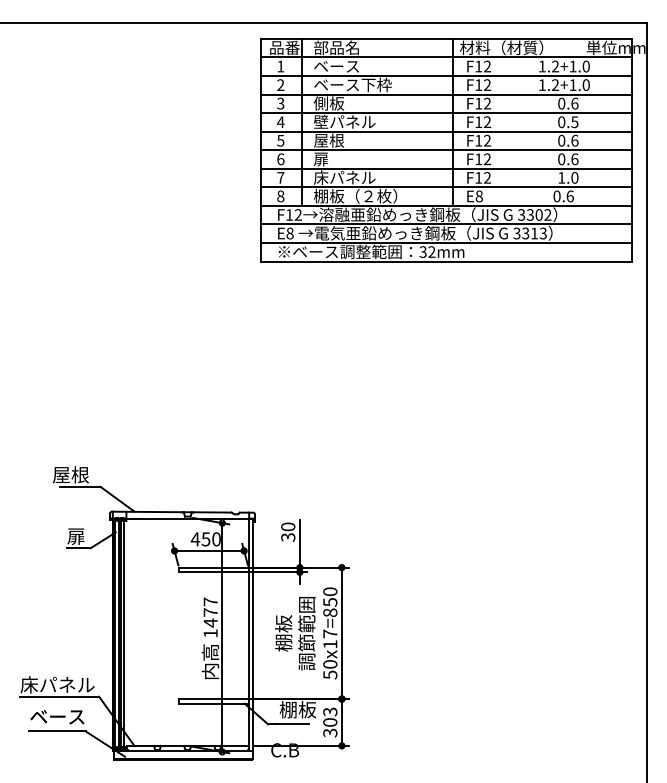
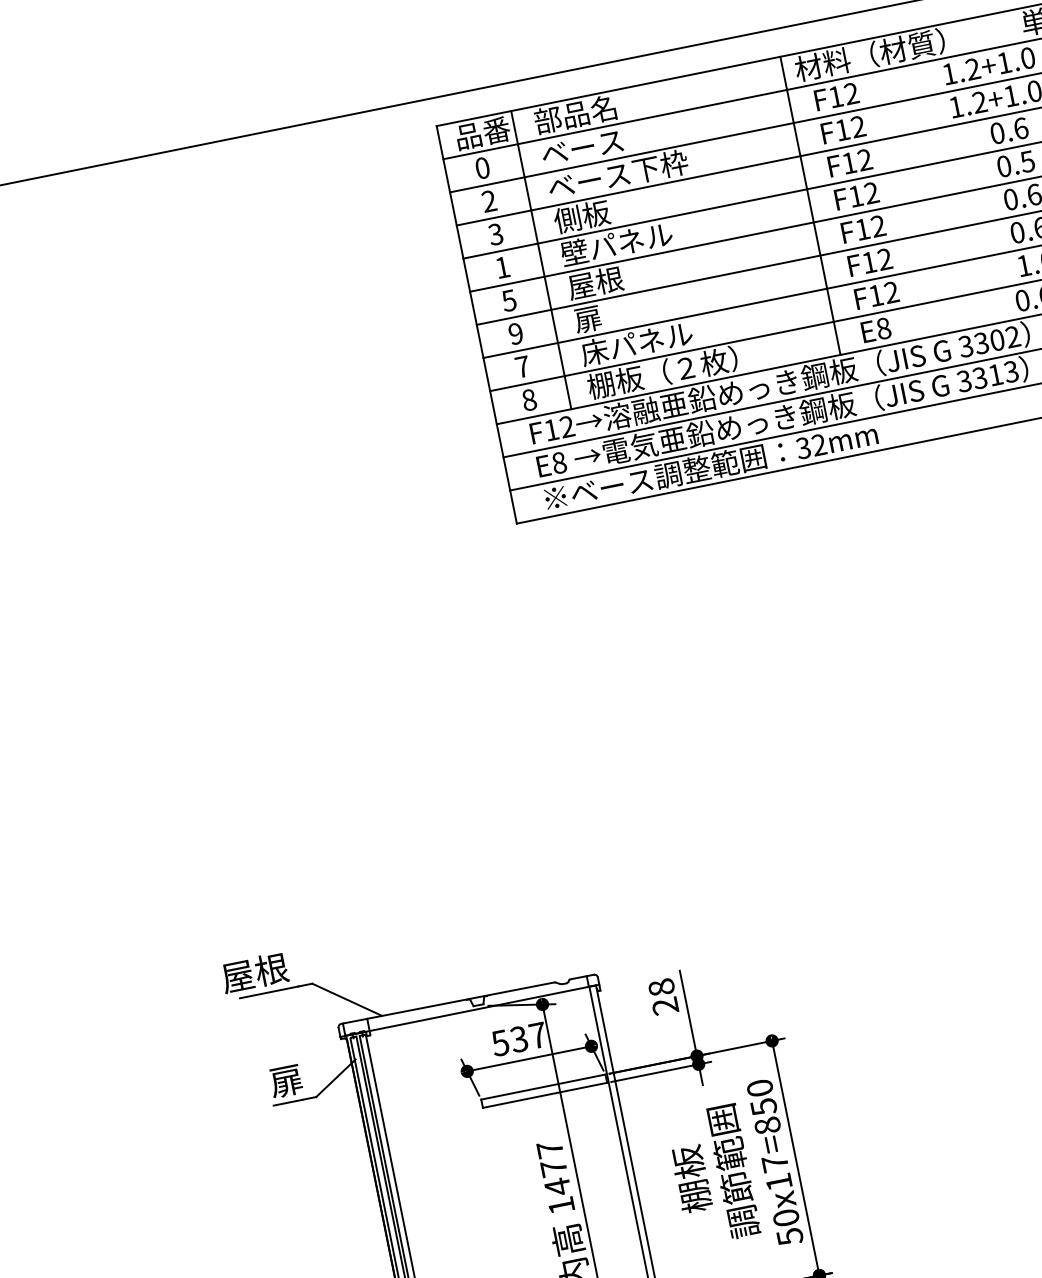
text: (280, 66) -> (482, 168), 1 -> 0
text: (280, 121) -> (501, 266), 4 -> 1
text: (280, 159) -> (515, 334), 6 -> 9
text: (288, 531) -> (663, 995), 30 -> 28
text: (205, 539) -> (518, 1039), 450 -> 537

